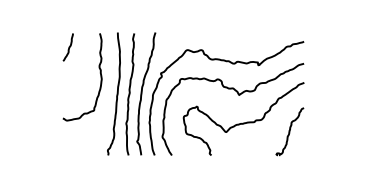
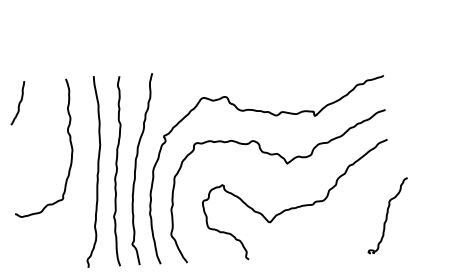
part: (289, 131) -> (386, 215), moved

